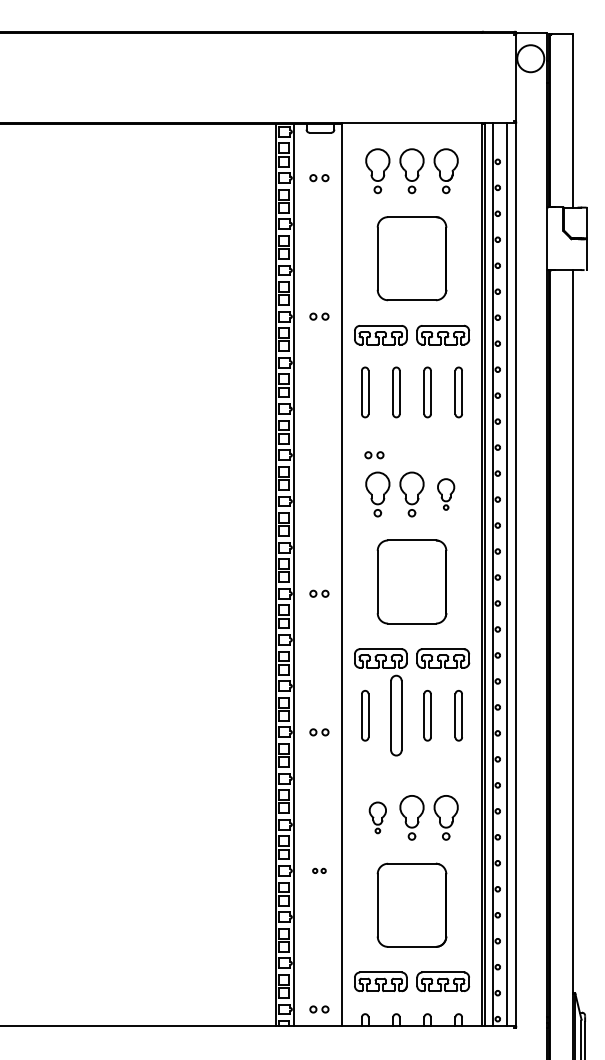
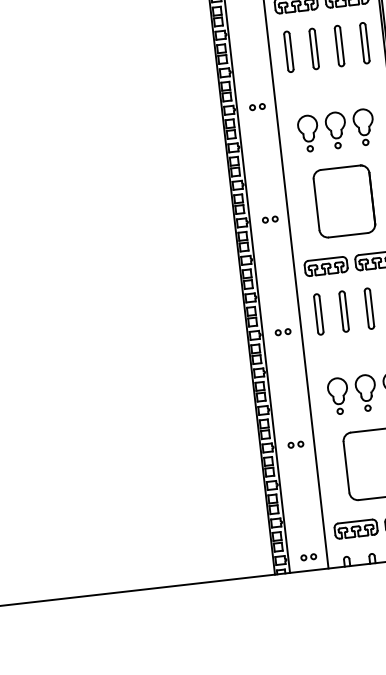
part: (374, 455) -> (257, 107), moved
part: (445, 494) -> (363, 127), size x1.43
part: (396, 715) -> (344, 311), size x0.62
part: (377, 817) -> (338, 395), size x1.43
part: (319, 870) -> (295, 444), size x1.43

